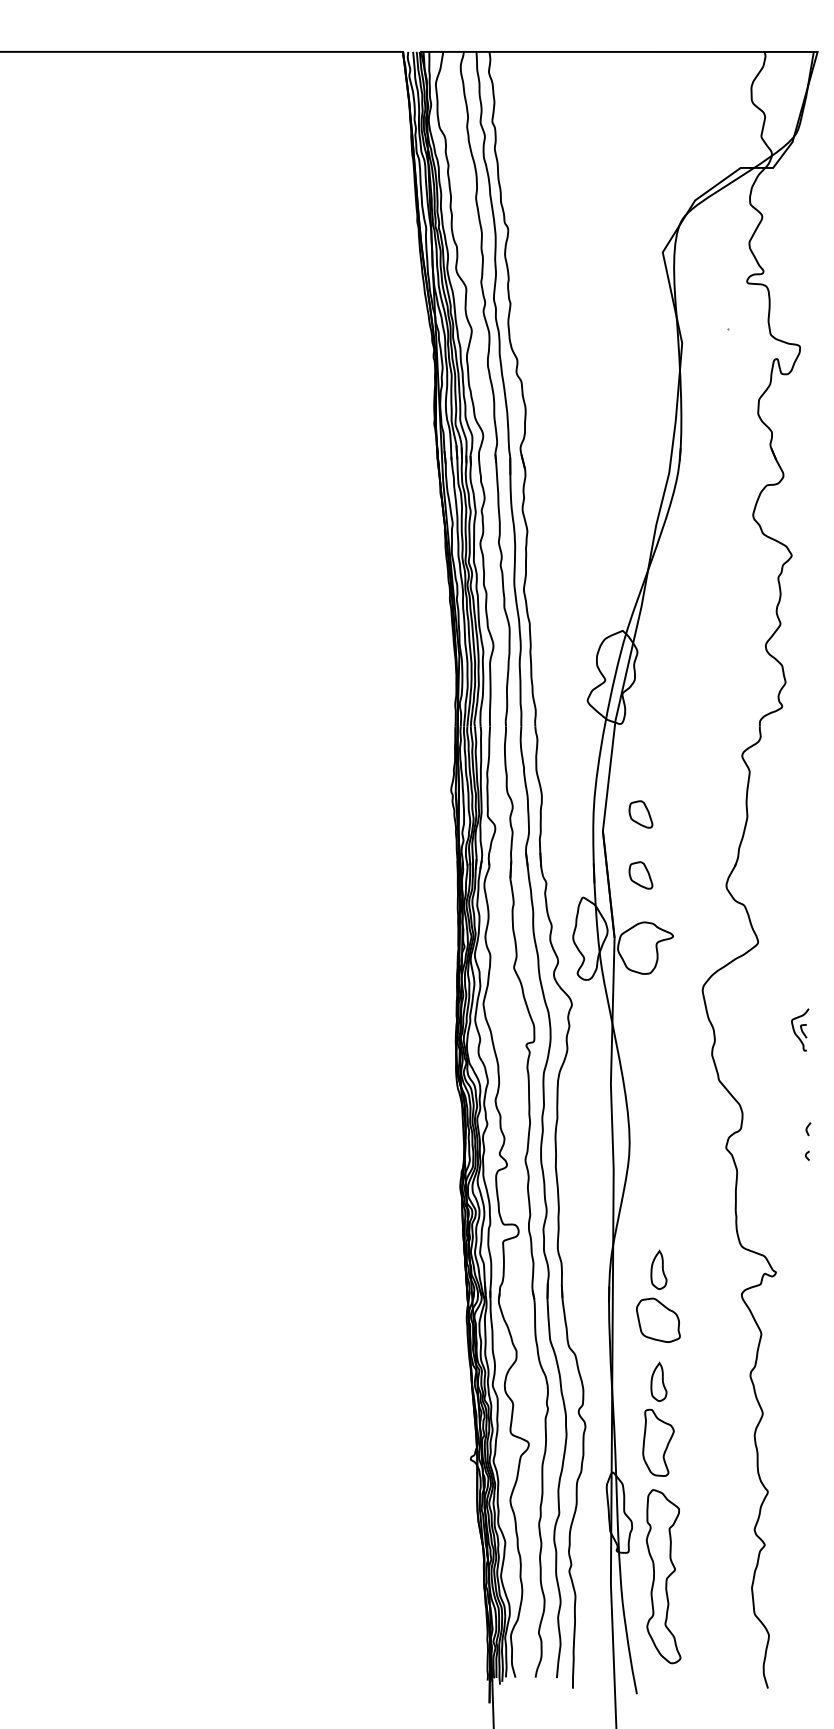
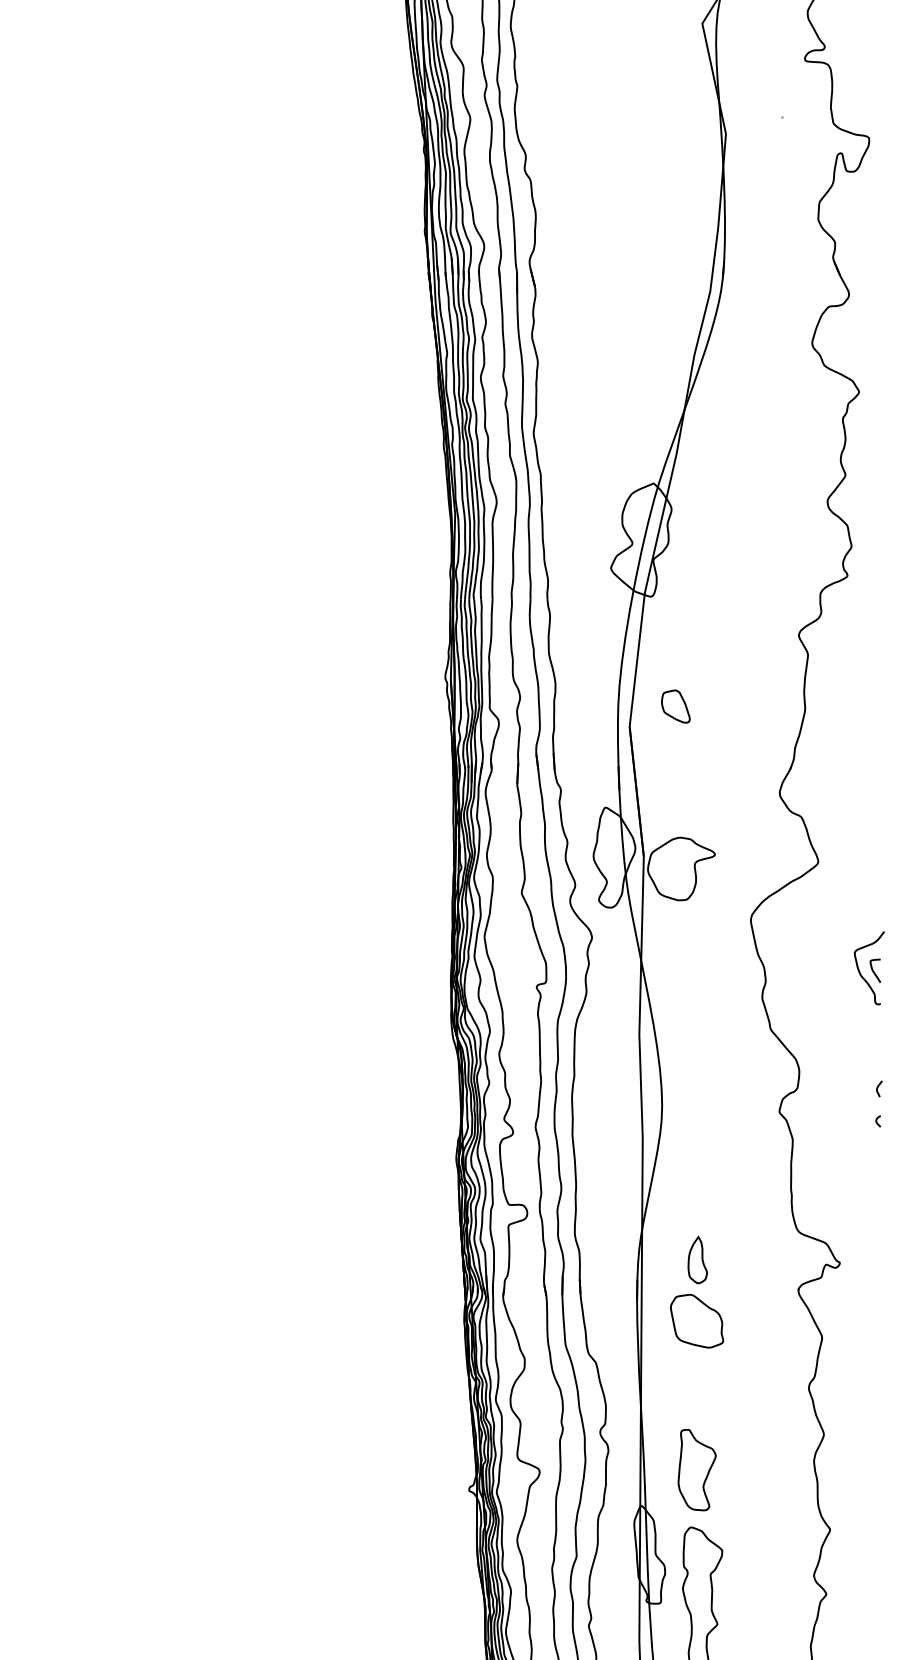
part: (640, 875) -> (675, 780), removed
part: (800, 1029) -> (869, 967), size x1.43
part: (658, 1381) -> (697, 1395), removed

